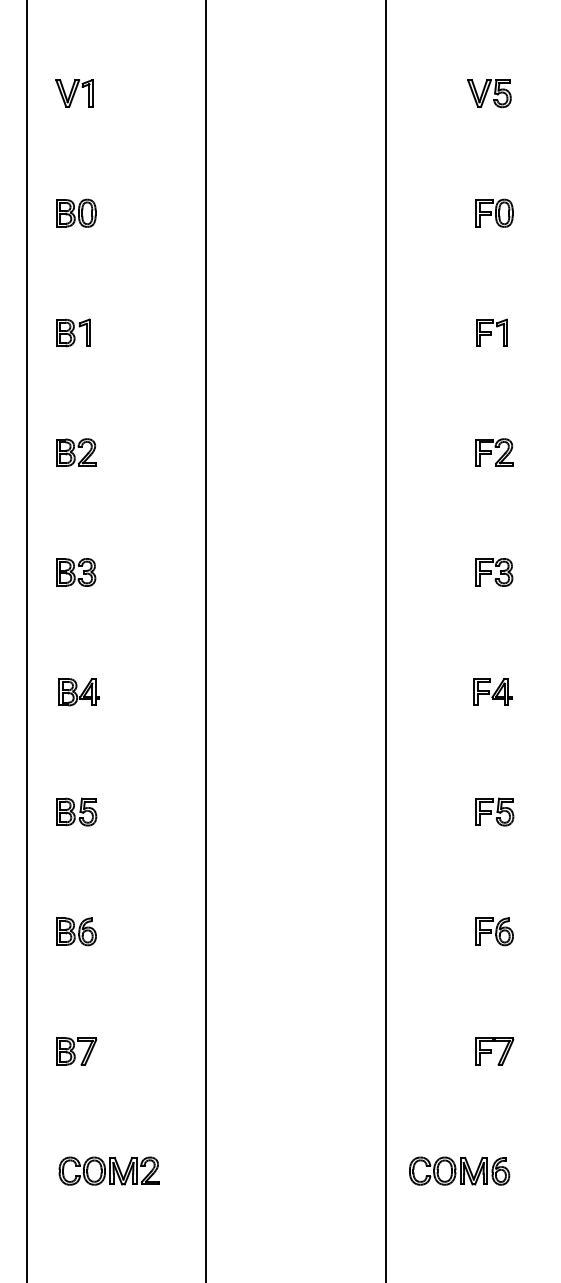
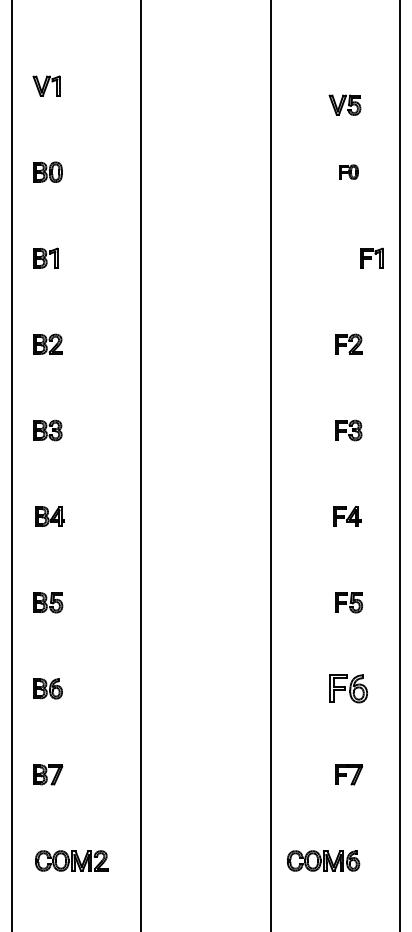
part: (488, 92) -> (344, 104), moved
part: (494, 212) -> (348, 171), size x0.7
part: (491, 331) -> (371, 257), moved
part: (494, 931) -> (348, 688), size x1.4

